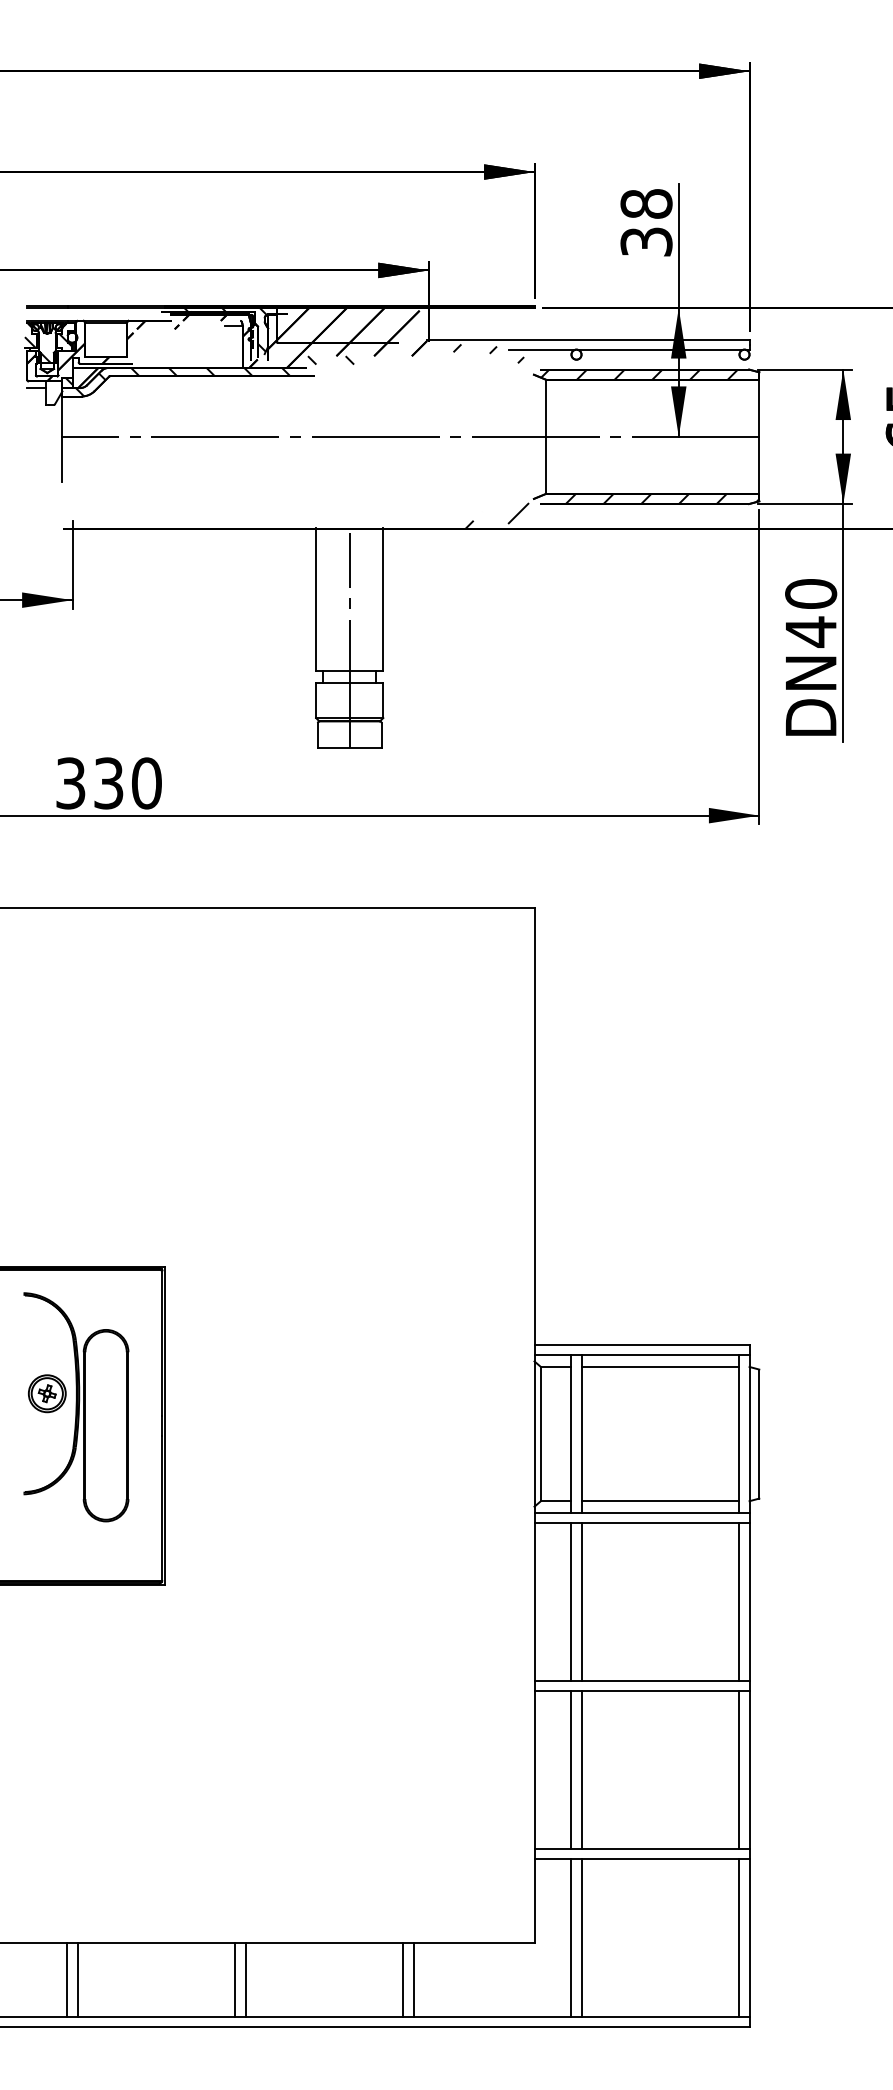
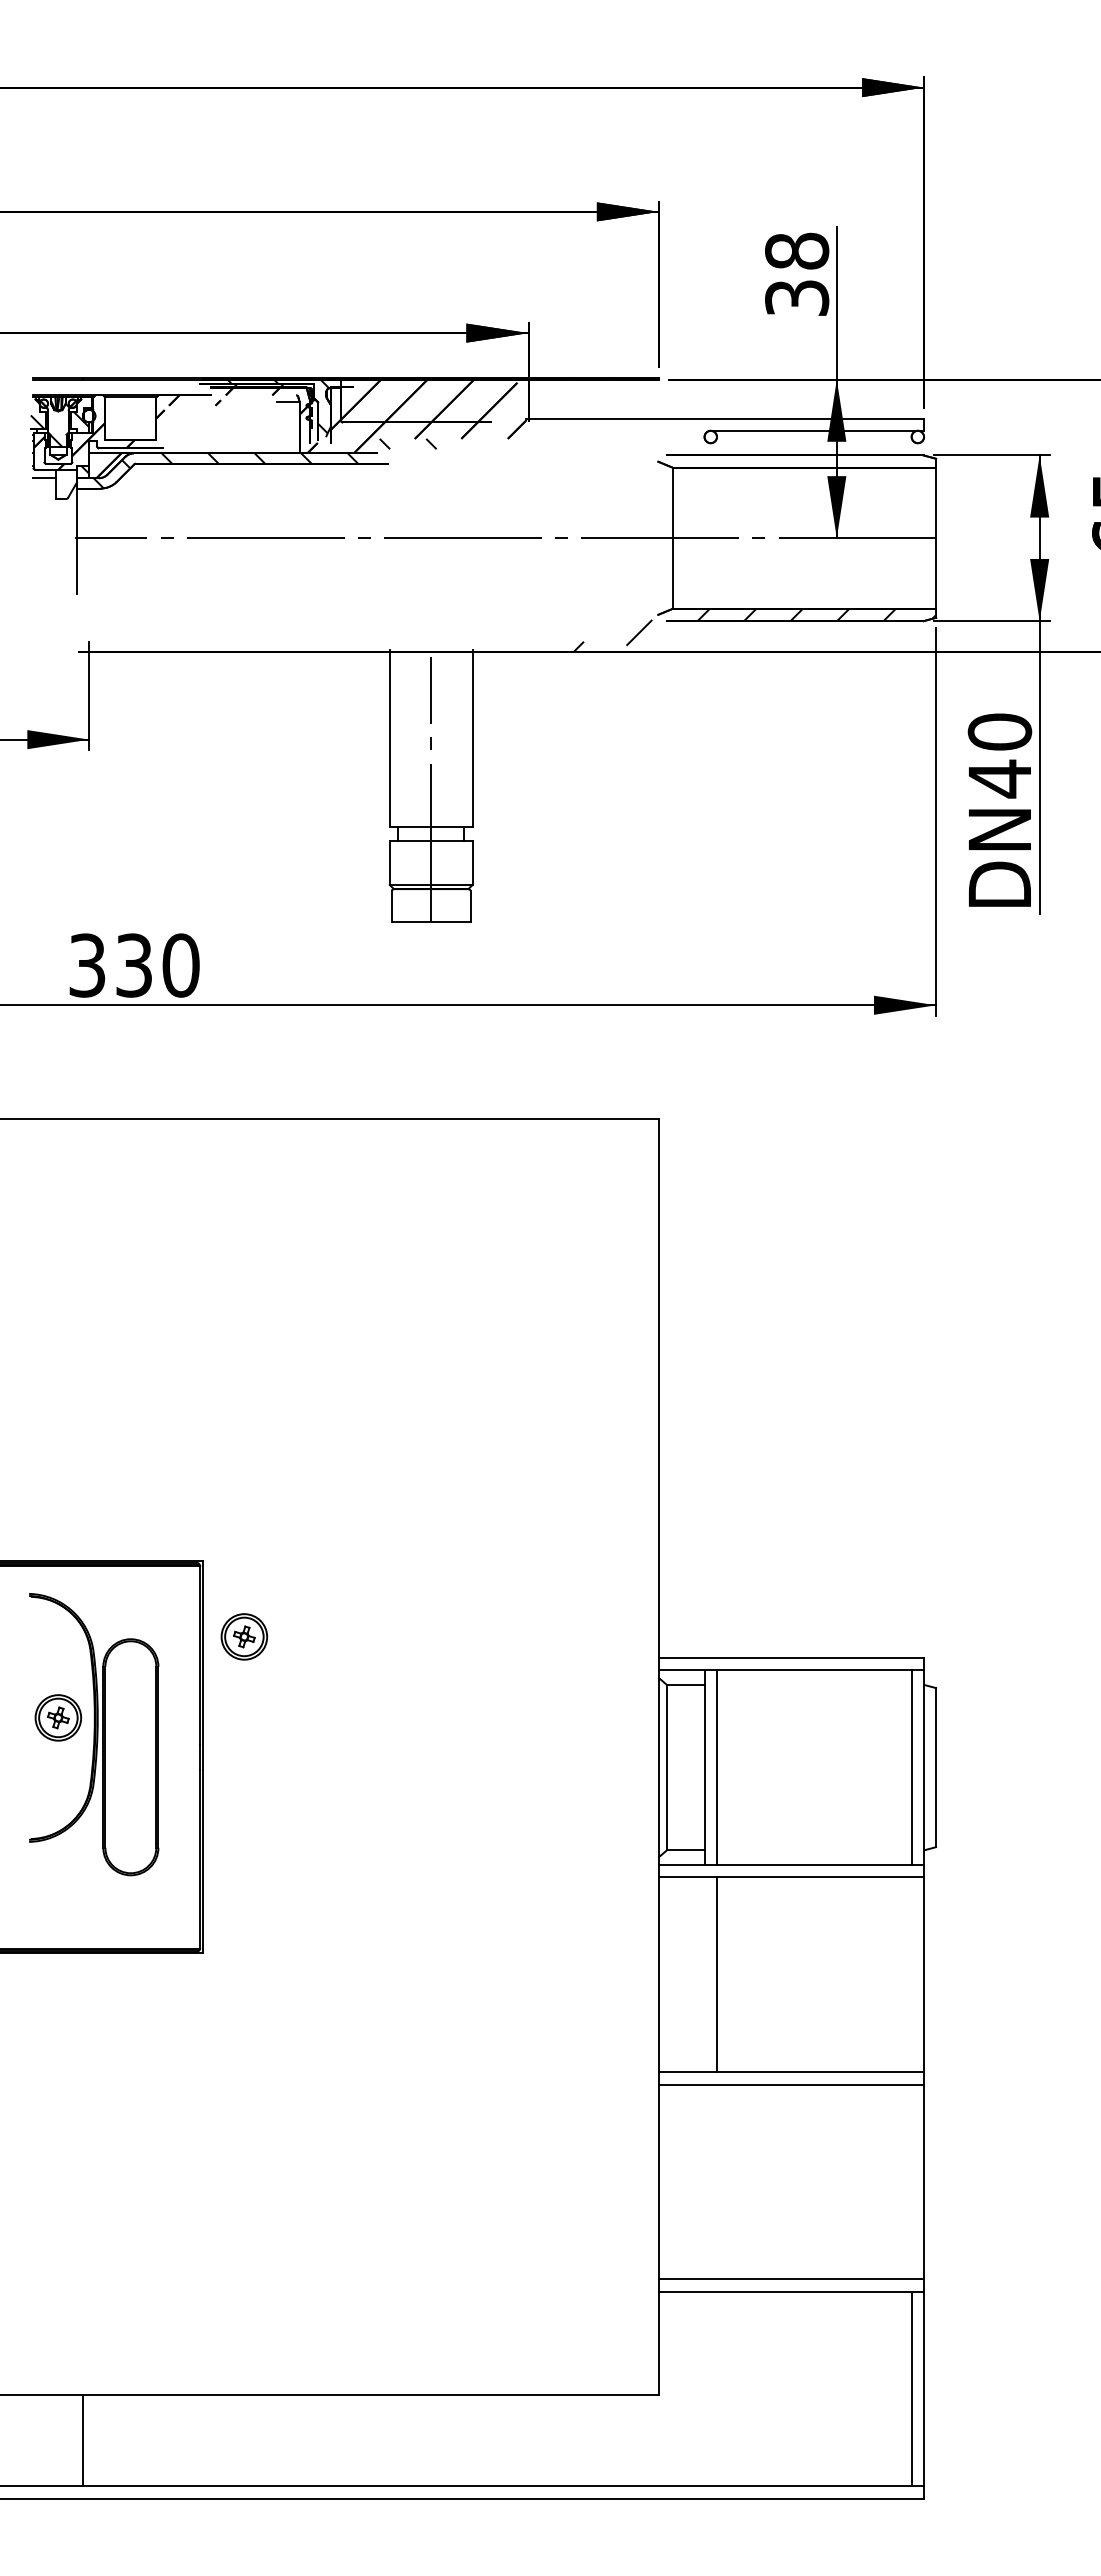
line: (541, 350) -> (667, 431), removed
hatch: (595, 361) -> (734, 445), removed
part: (198, 1327) -> (244, 1636), added
line: (659, 1366) -> (813, 1684), removed
line: (659, 1501) -> (813, 1850), removed
line: (571, 1601) -> (704, 1974), removed
line: (739, 1601) -> (911, 1974), removed
line: (571, 1769) -> (704, 2181), removed
line: (581, 1769) -> (716, 2181), removed
line: (739, 1769) -> (911, 2181), removed
line: (571, 1937) -> (704, 2388), removed
line: (581, 1937) -> (716, 2388), removed
line: (77, 1979) -> (95, 2440), removed
line: (235, 1979) -> (290, 2440), removed
line: (245, 1979) -> (302, 2440), removed
line: (403, 1979) -> (497, 2440), removed
line: (413, 1979) -> (509, 2440), removed

